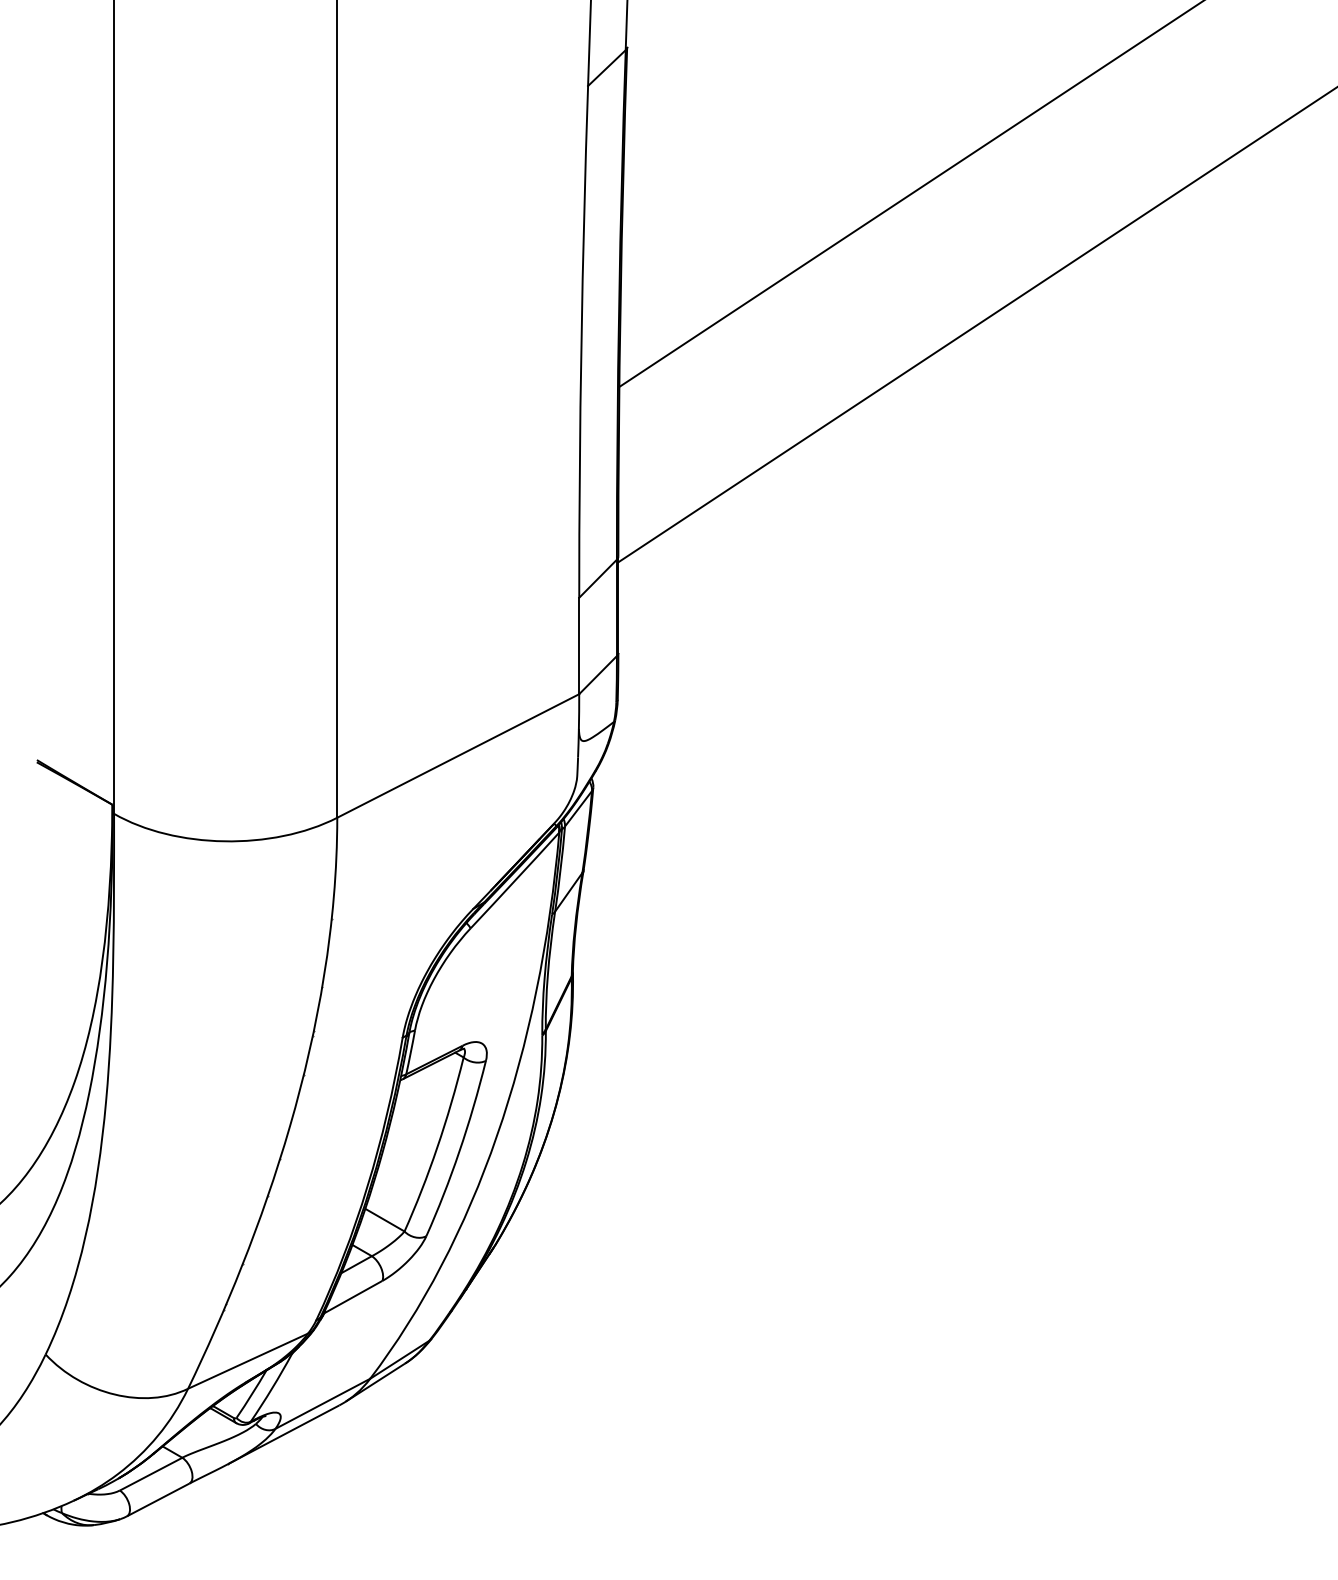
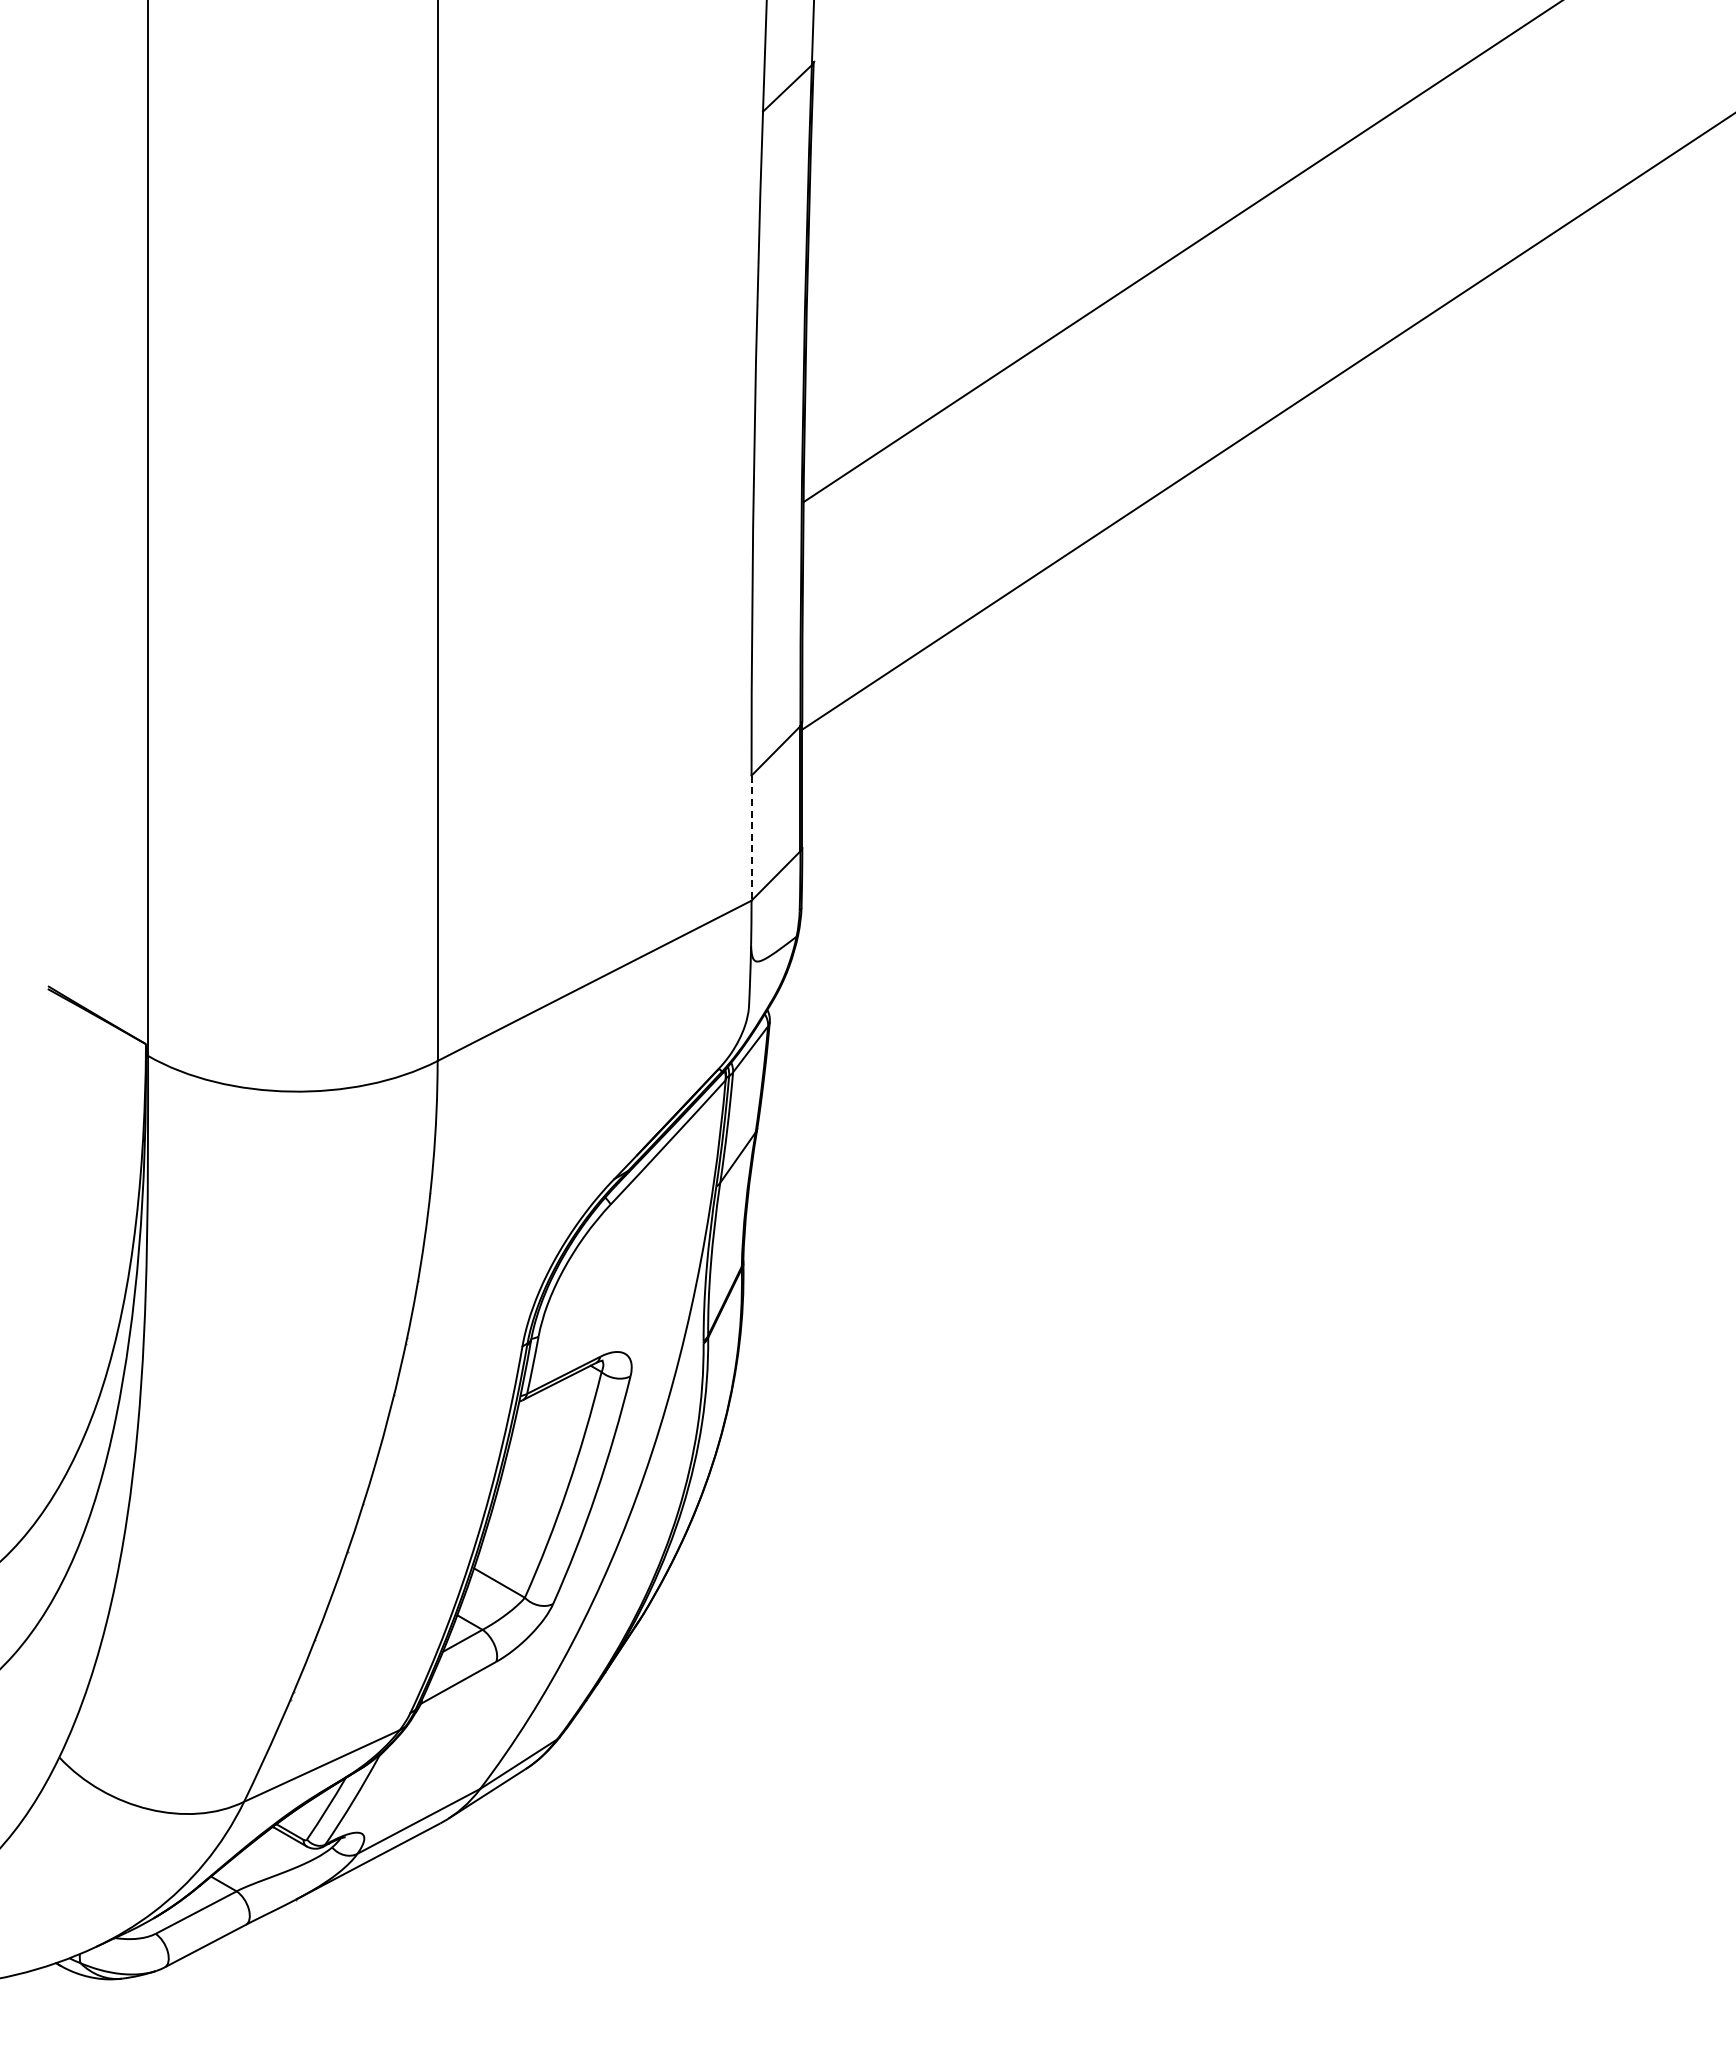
line: (579, 646) -> (751, 838), solid -> dashed

